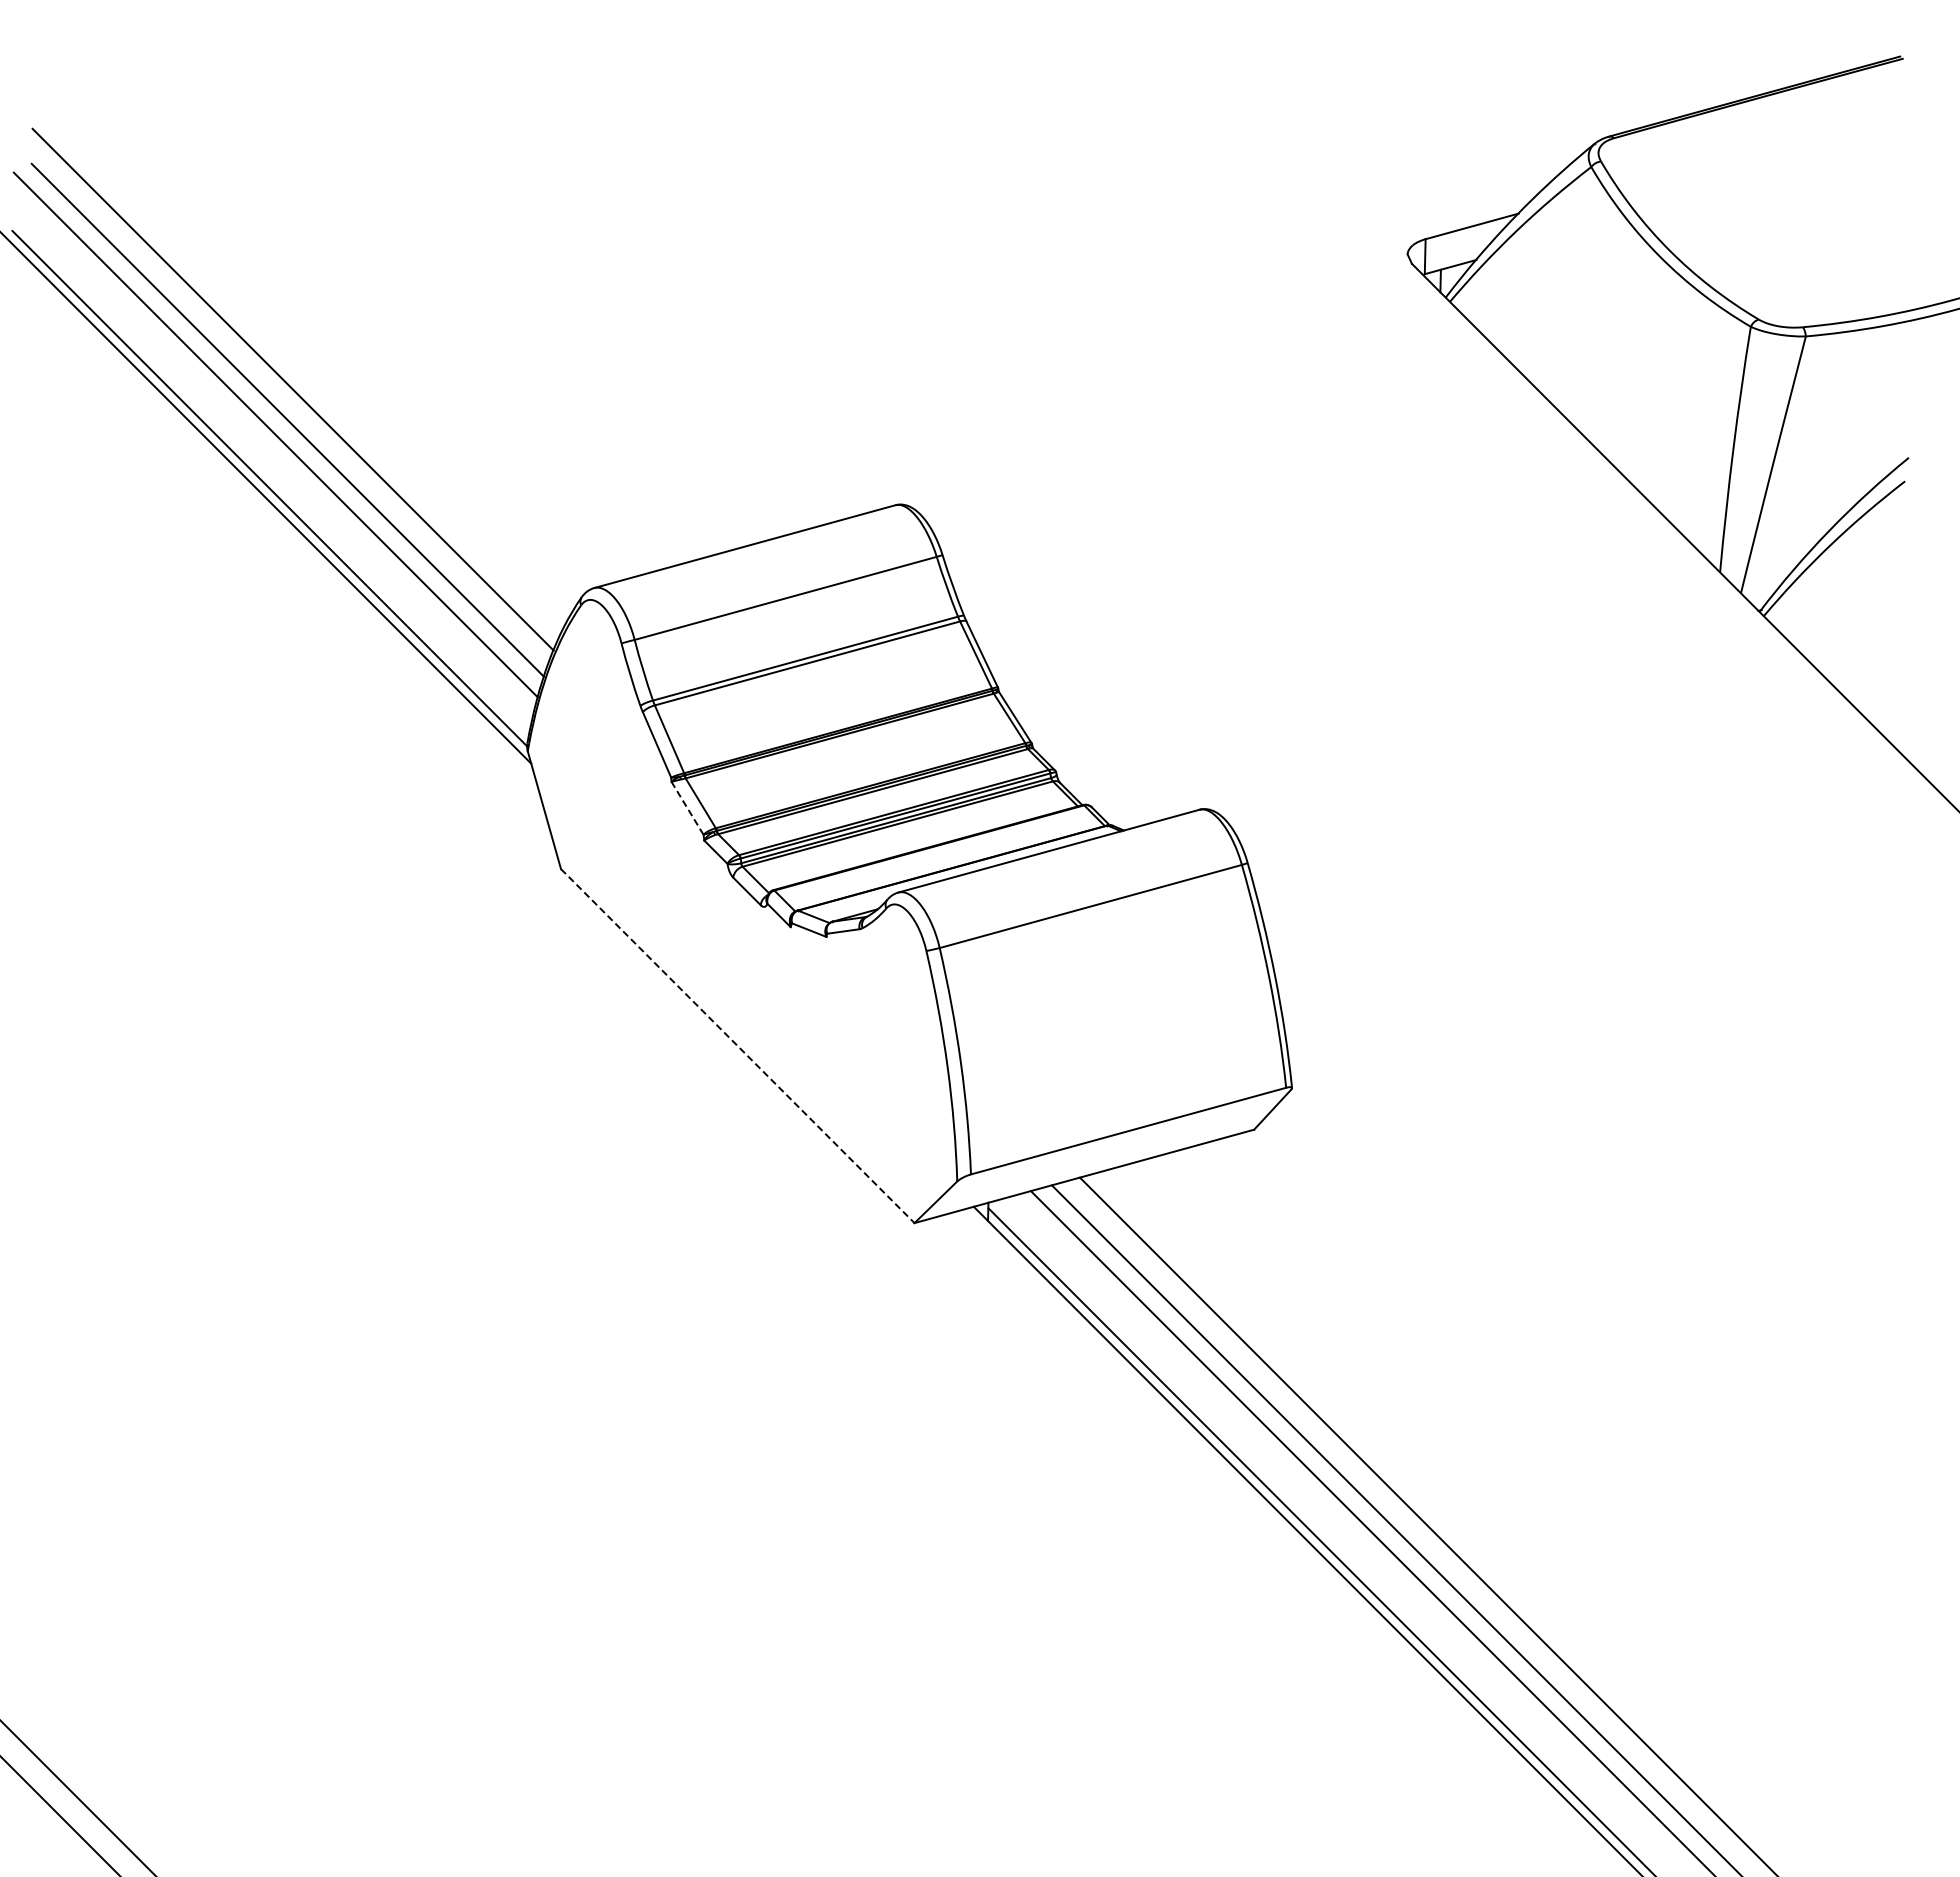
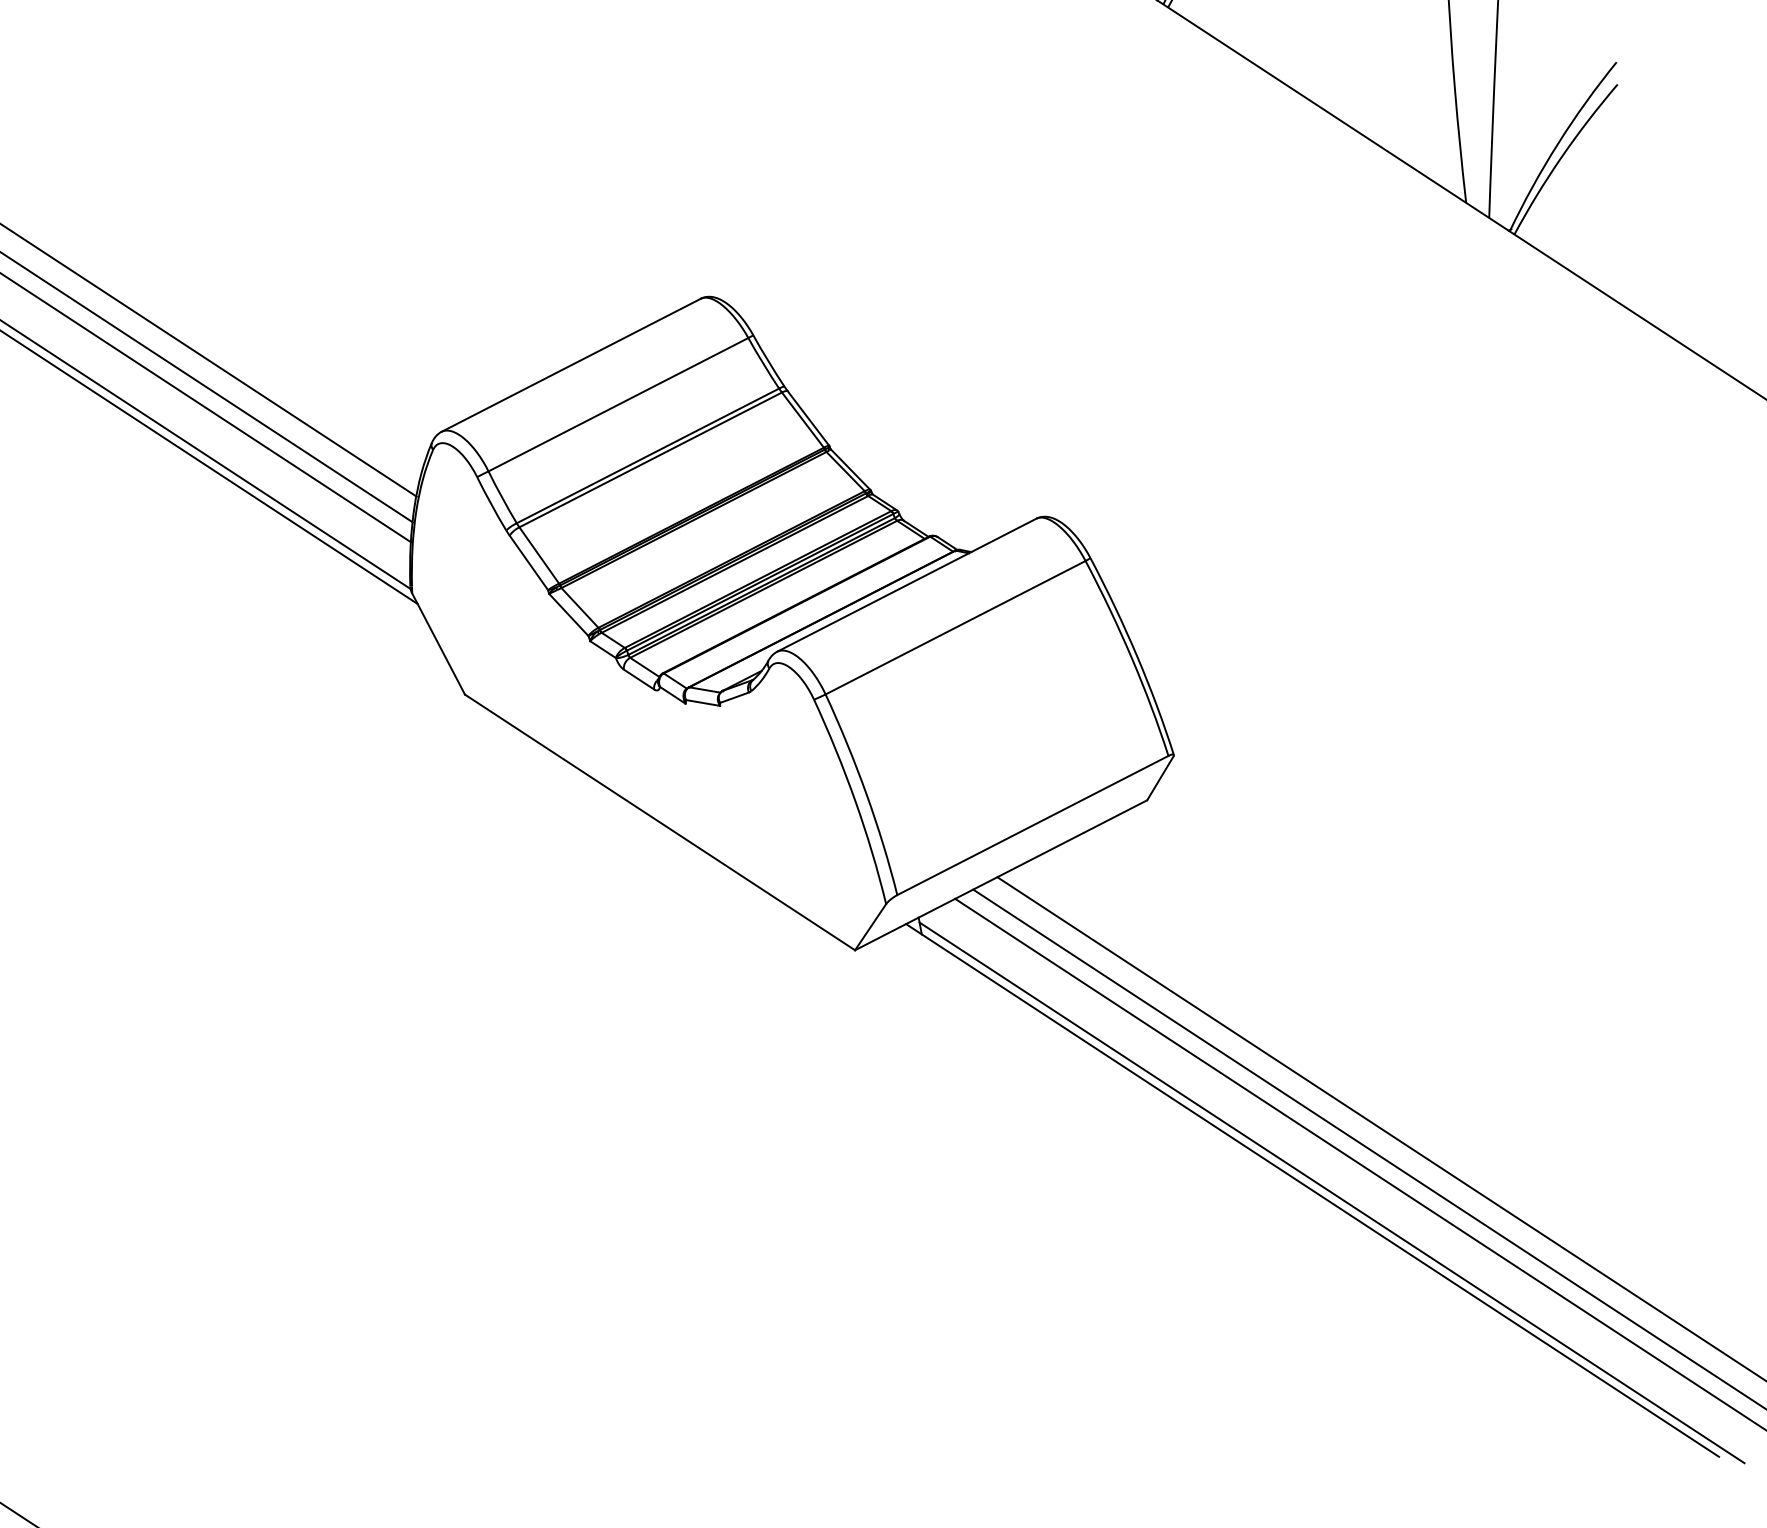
line: (687, 808) -> (568, 615), dashed -> solid
line: (738, 1046) -> (660, 822), dashed -> solid

